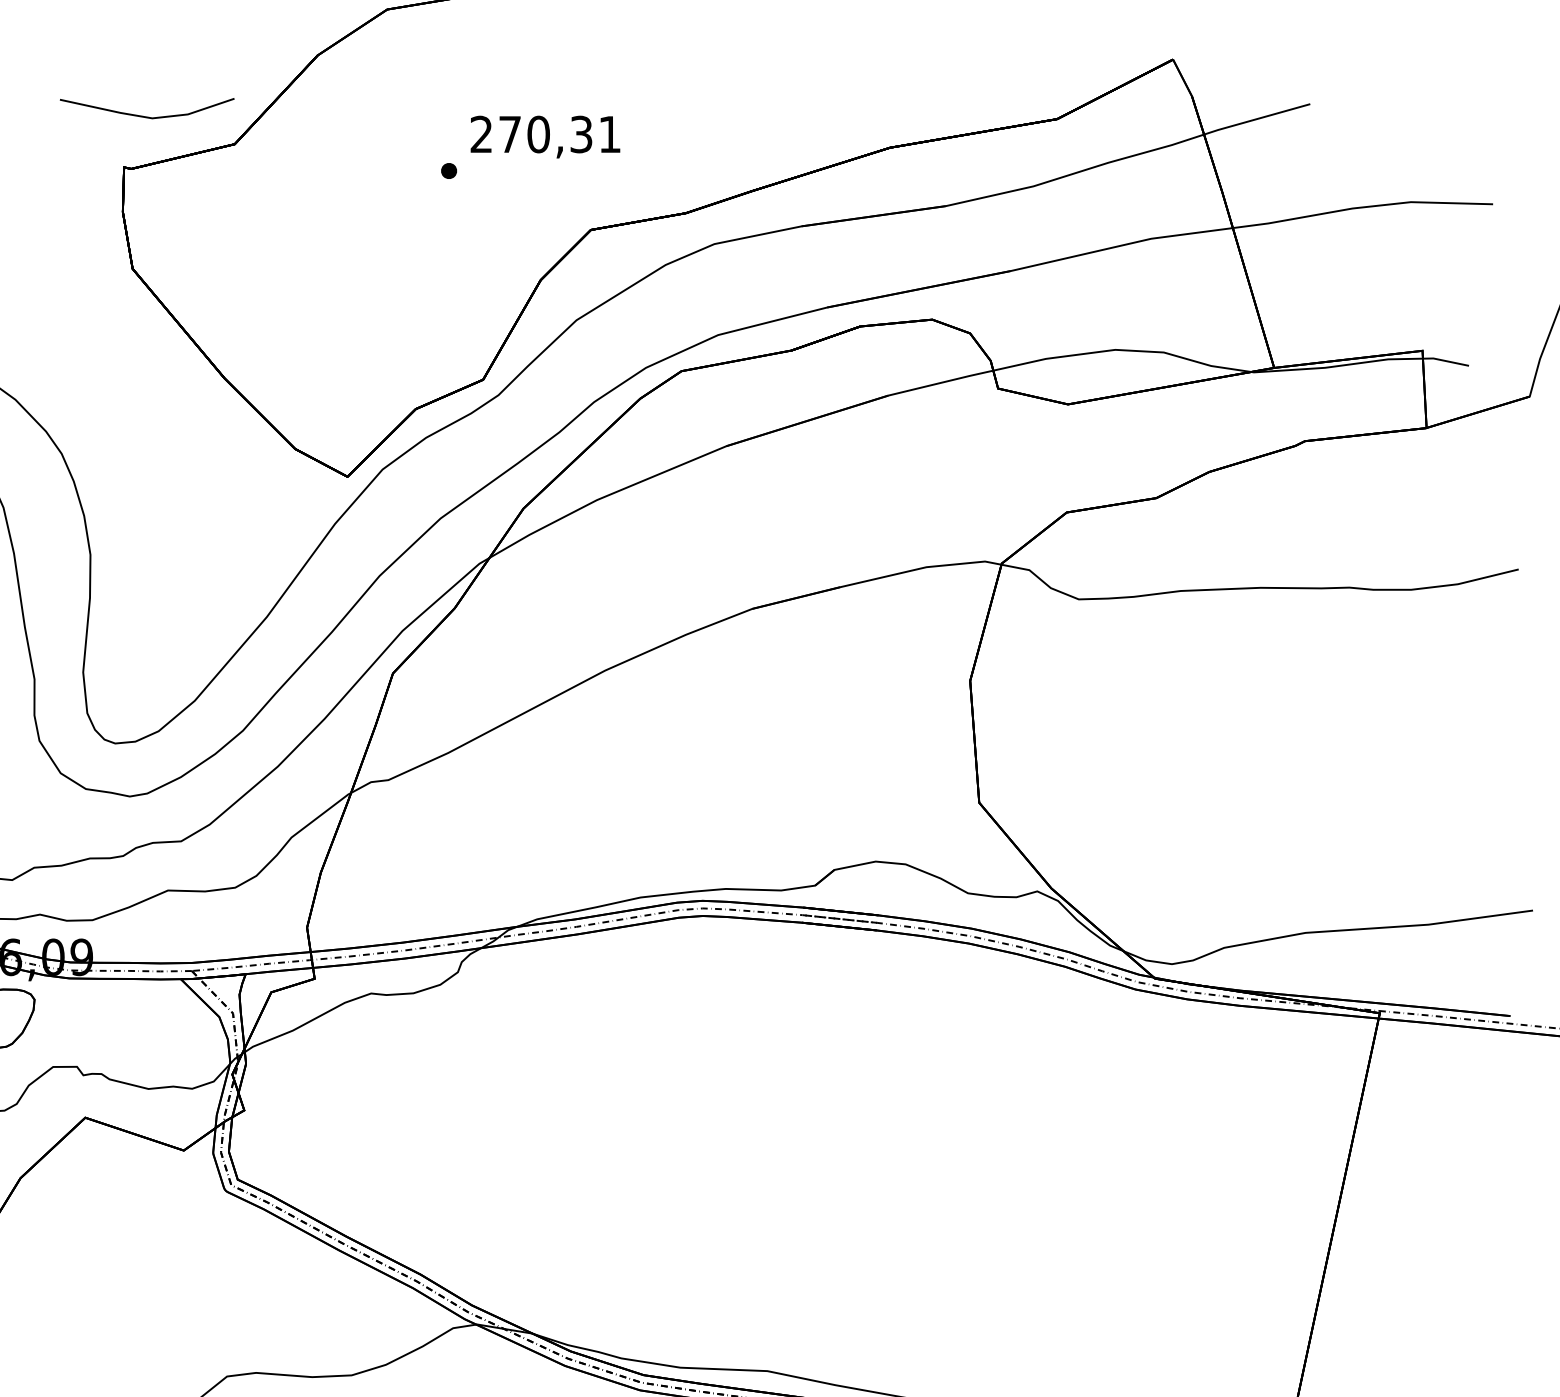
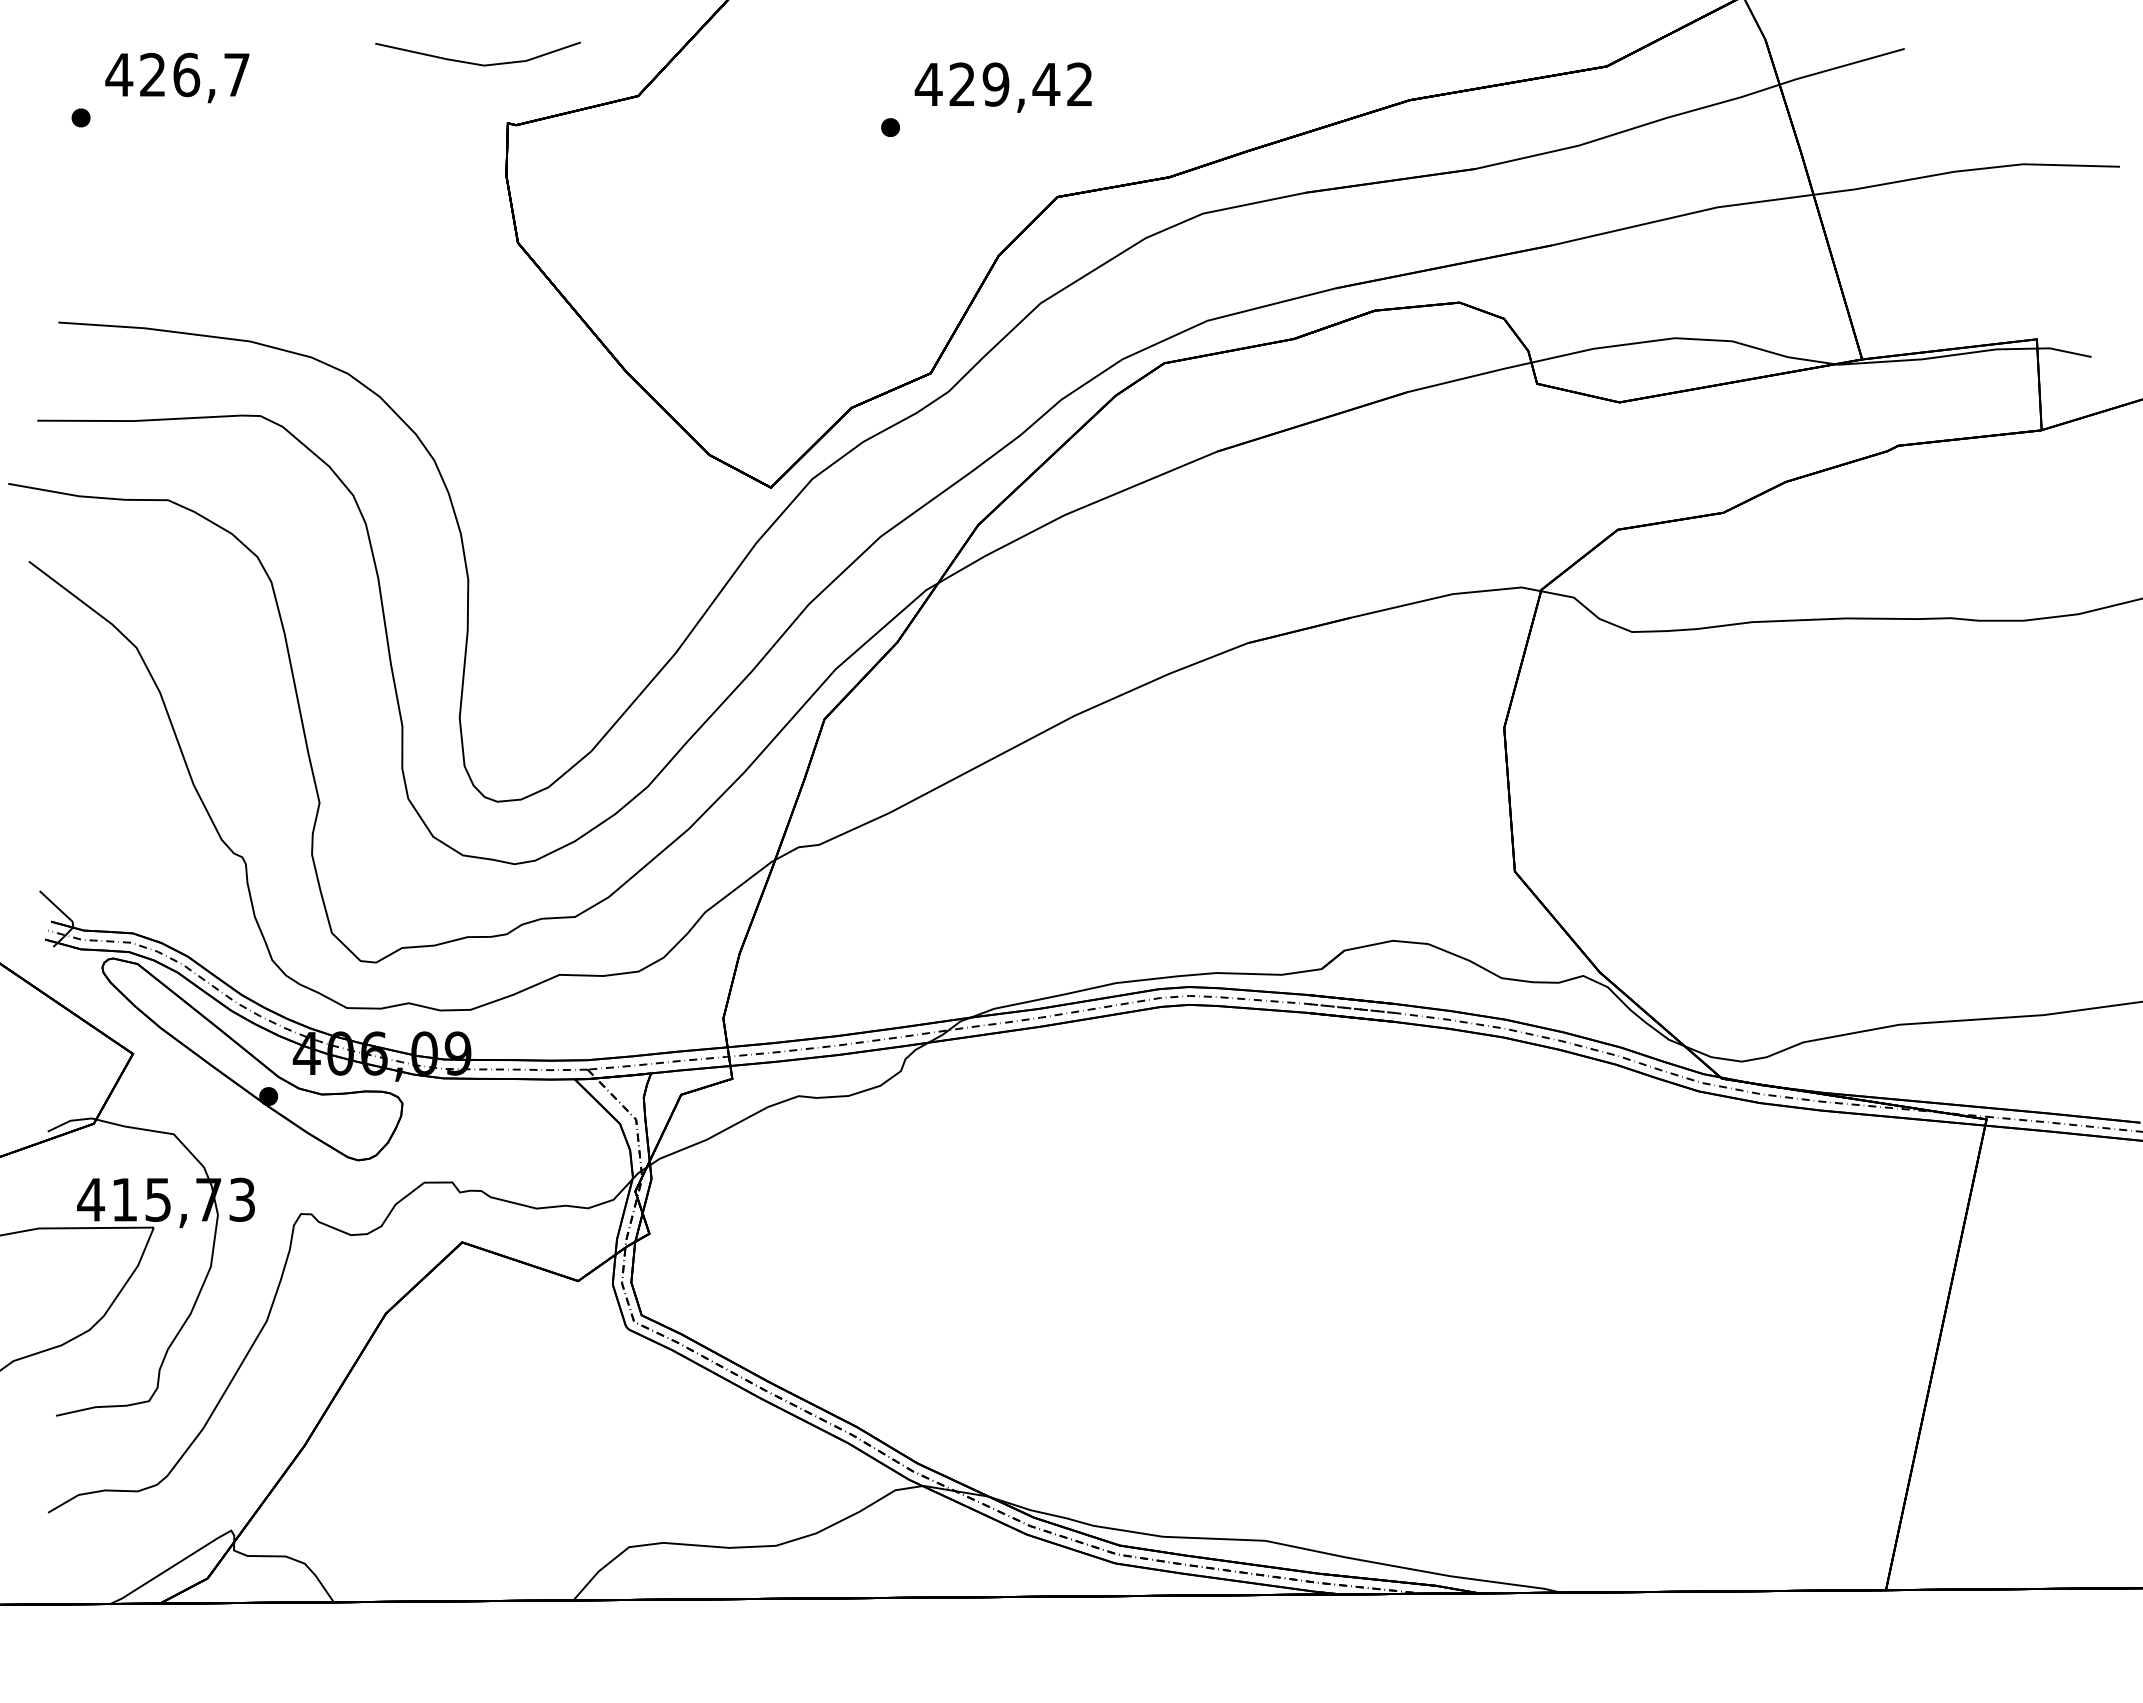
line: (143, 115) -> (473, 62), moved
text: (544, 134) -> (1003, 84), 270,31 -> 429,42

